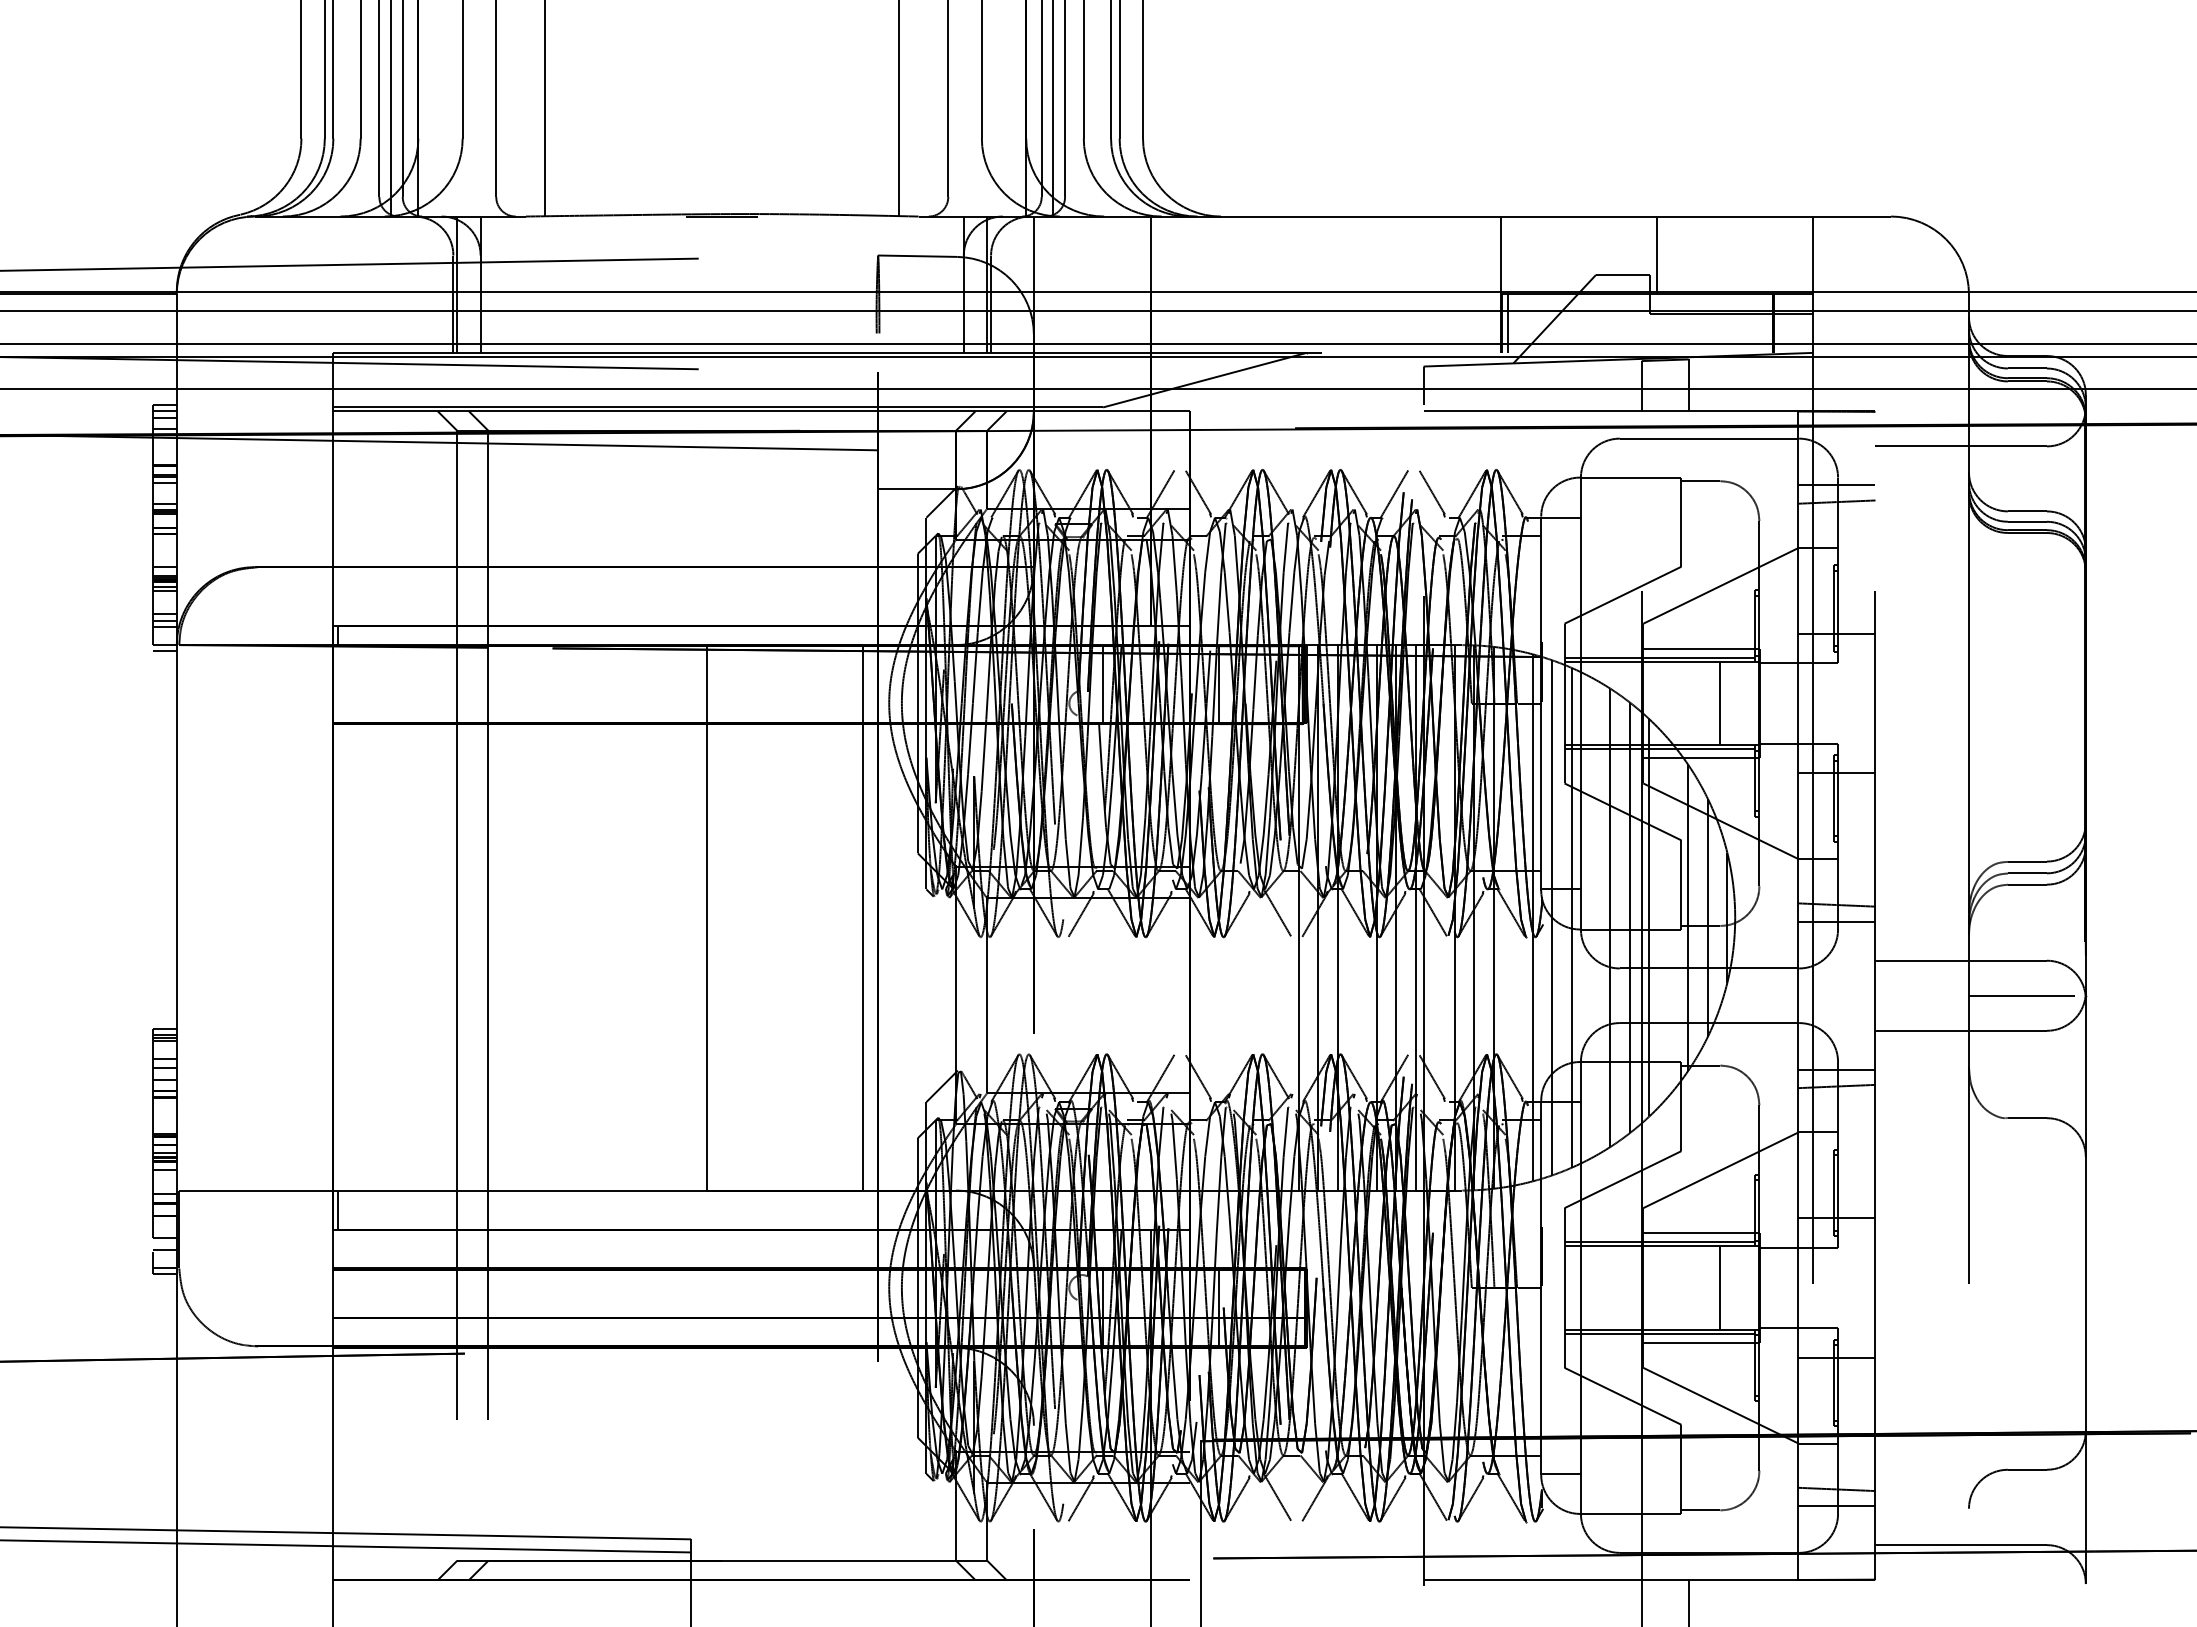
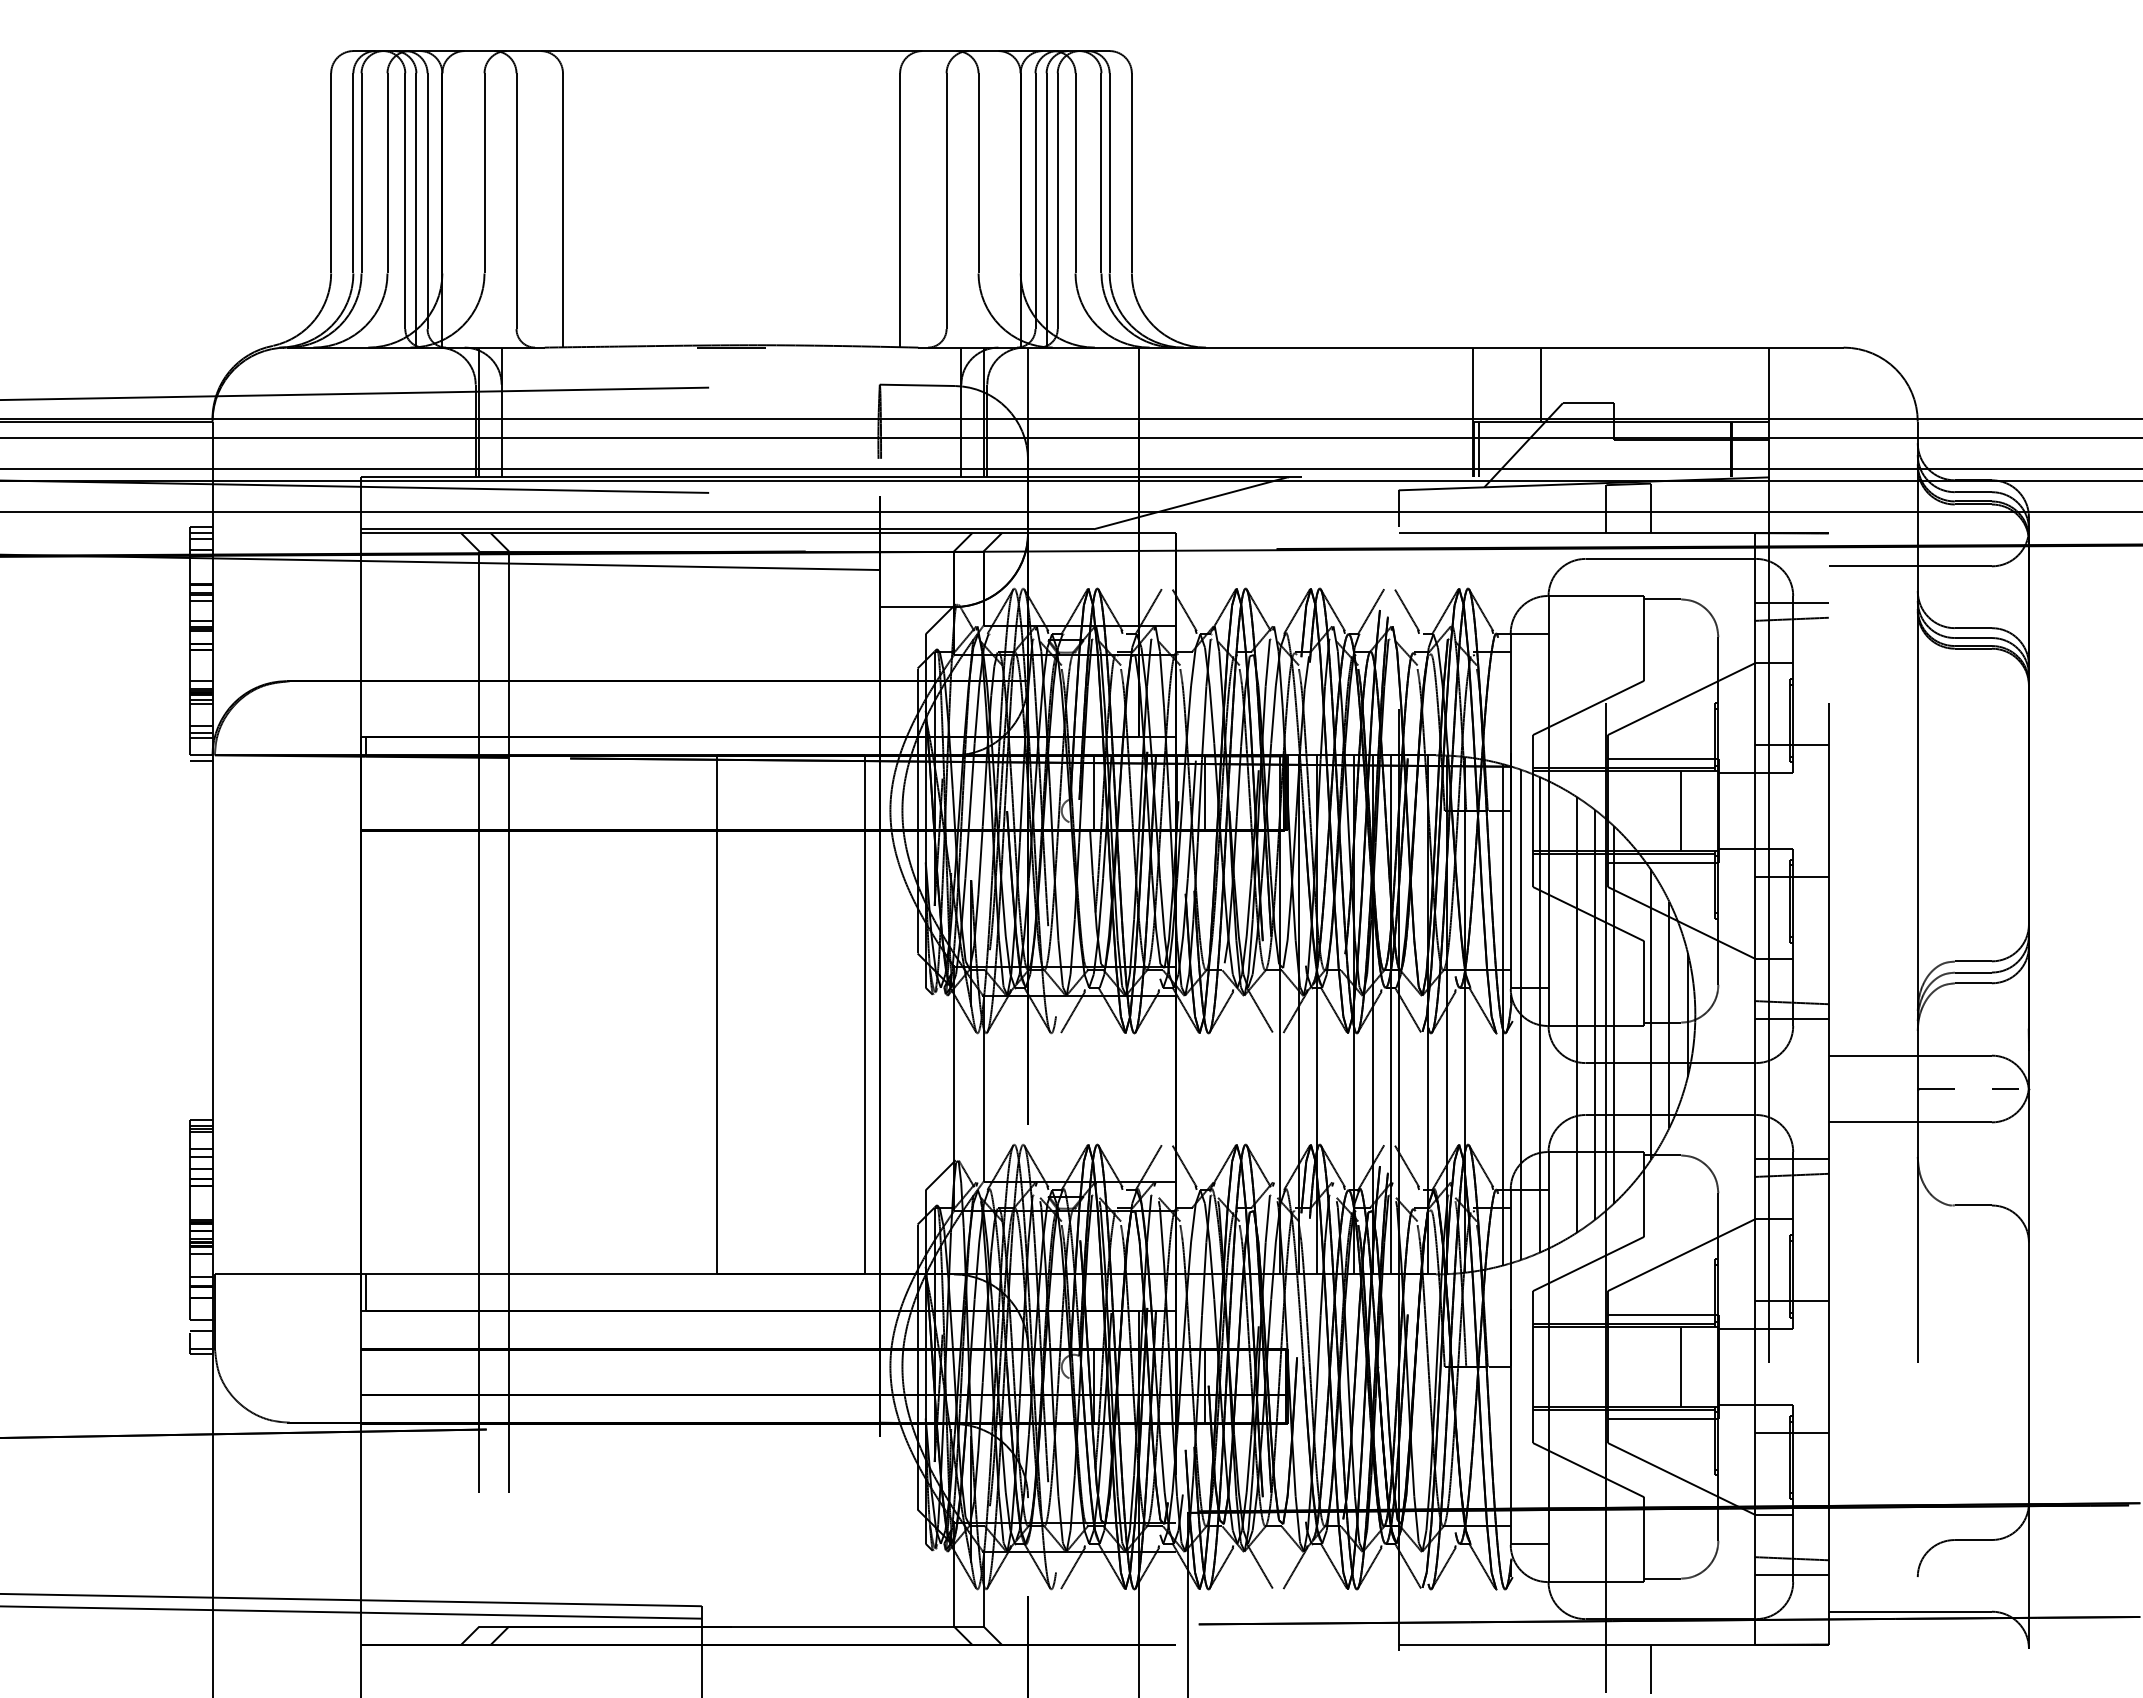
line: (1657, 255) -> (1541, 384), moved
line: (2026, 996) -> (1972, 1089), removed

